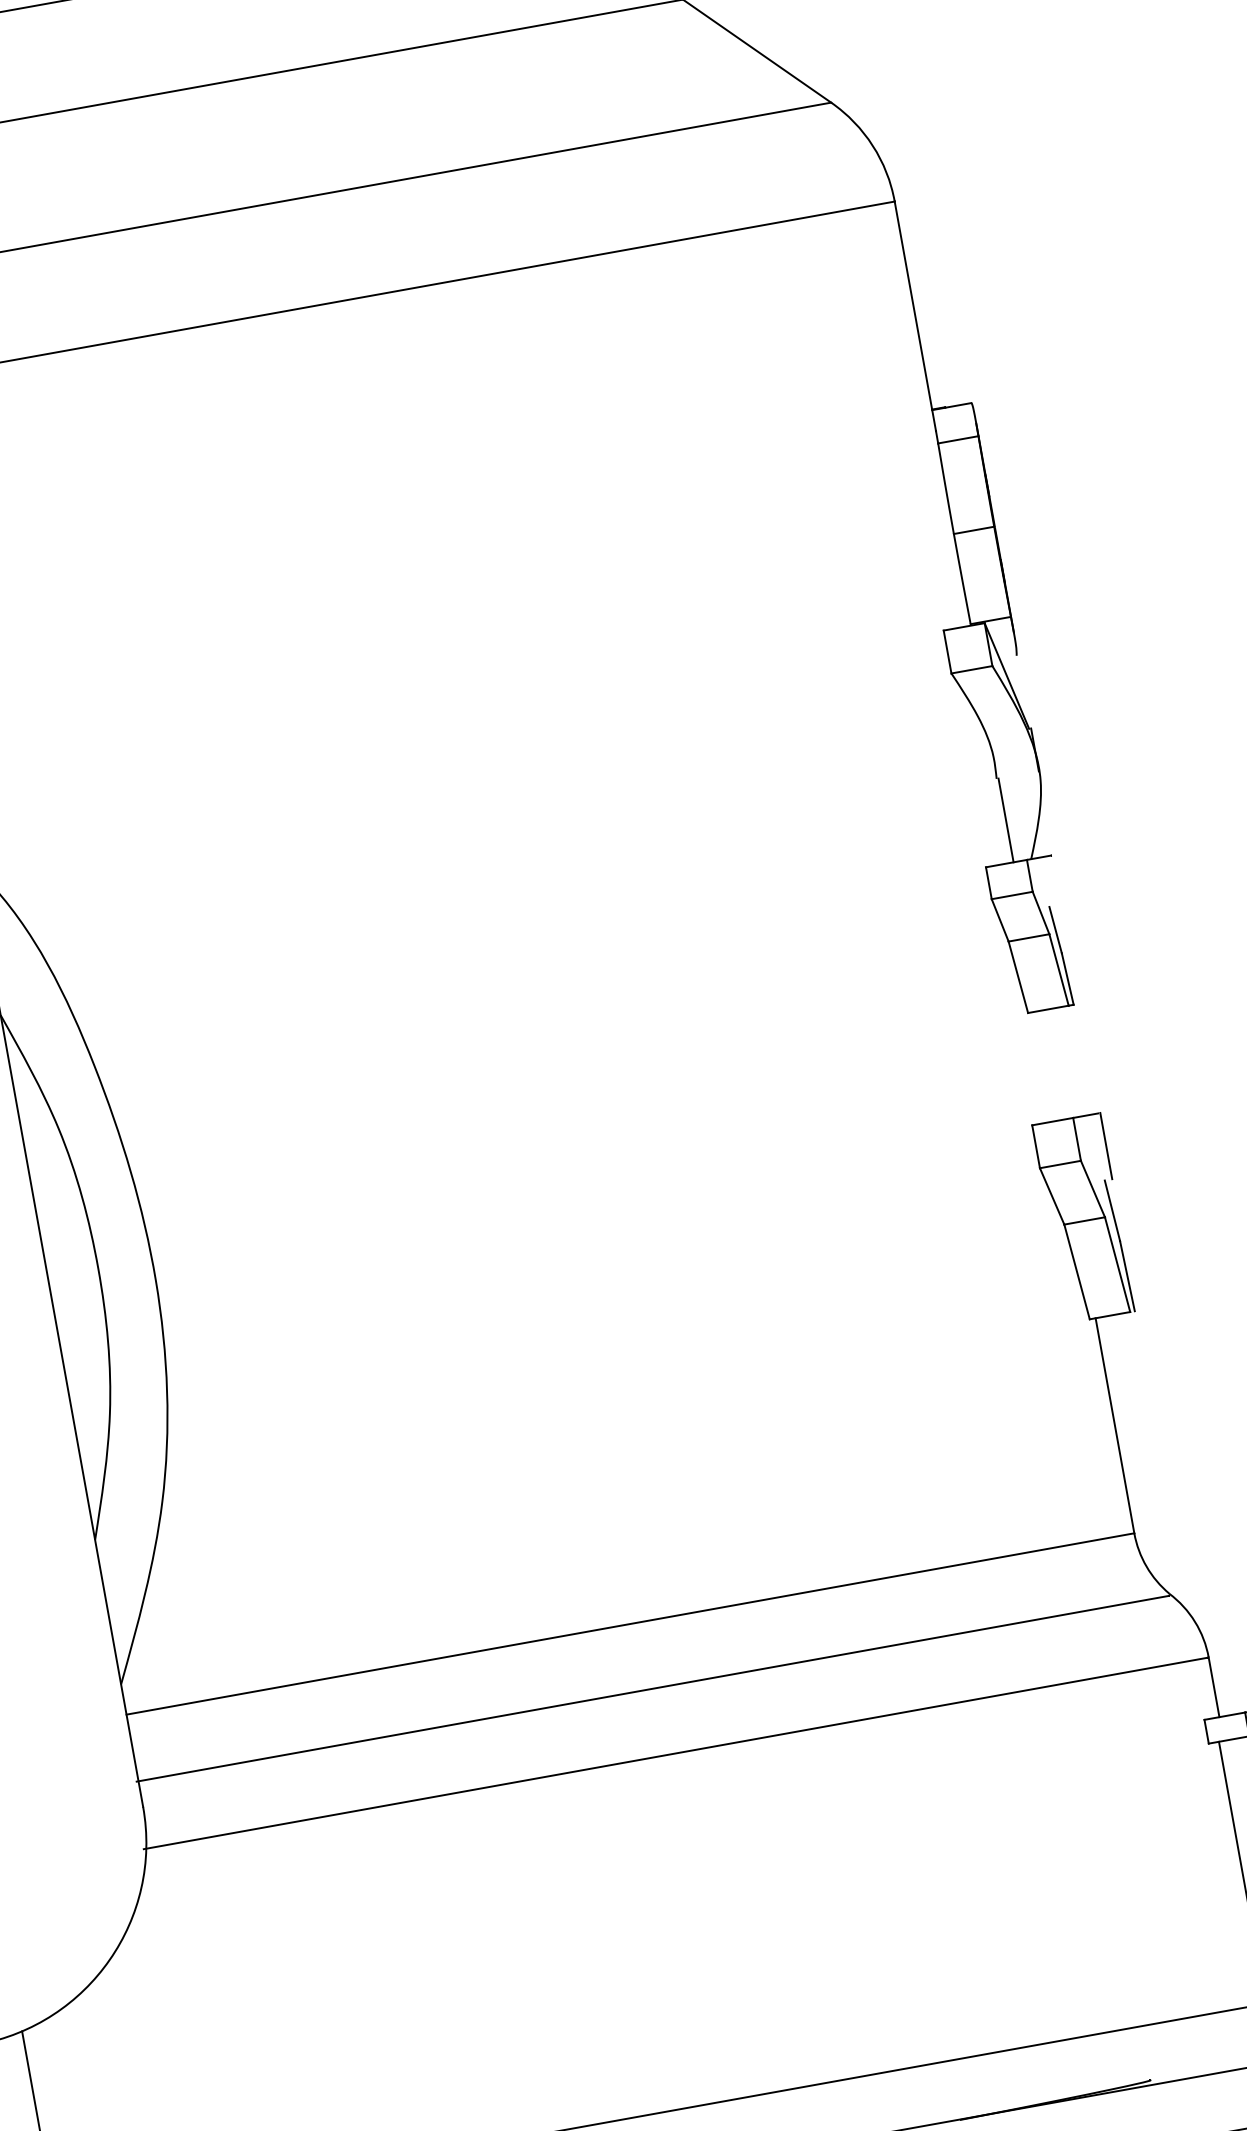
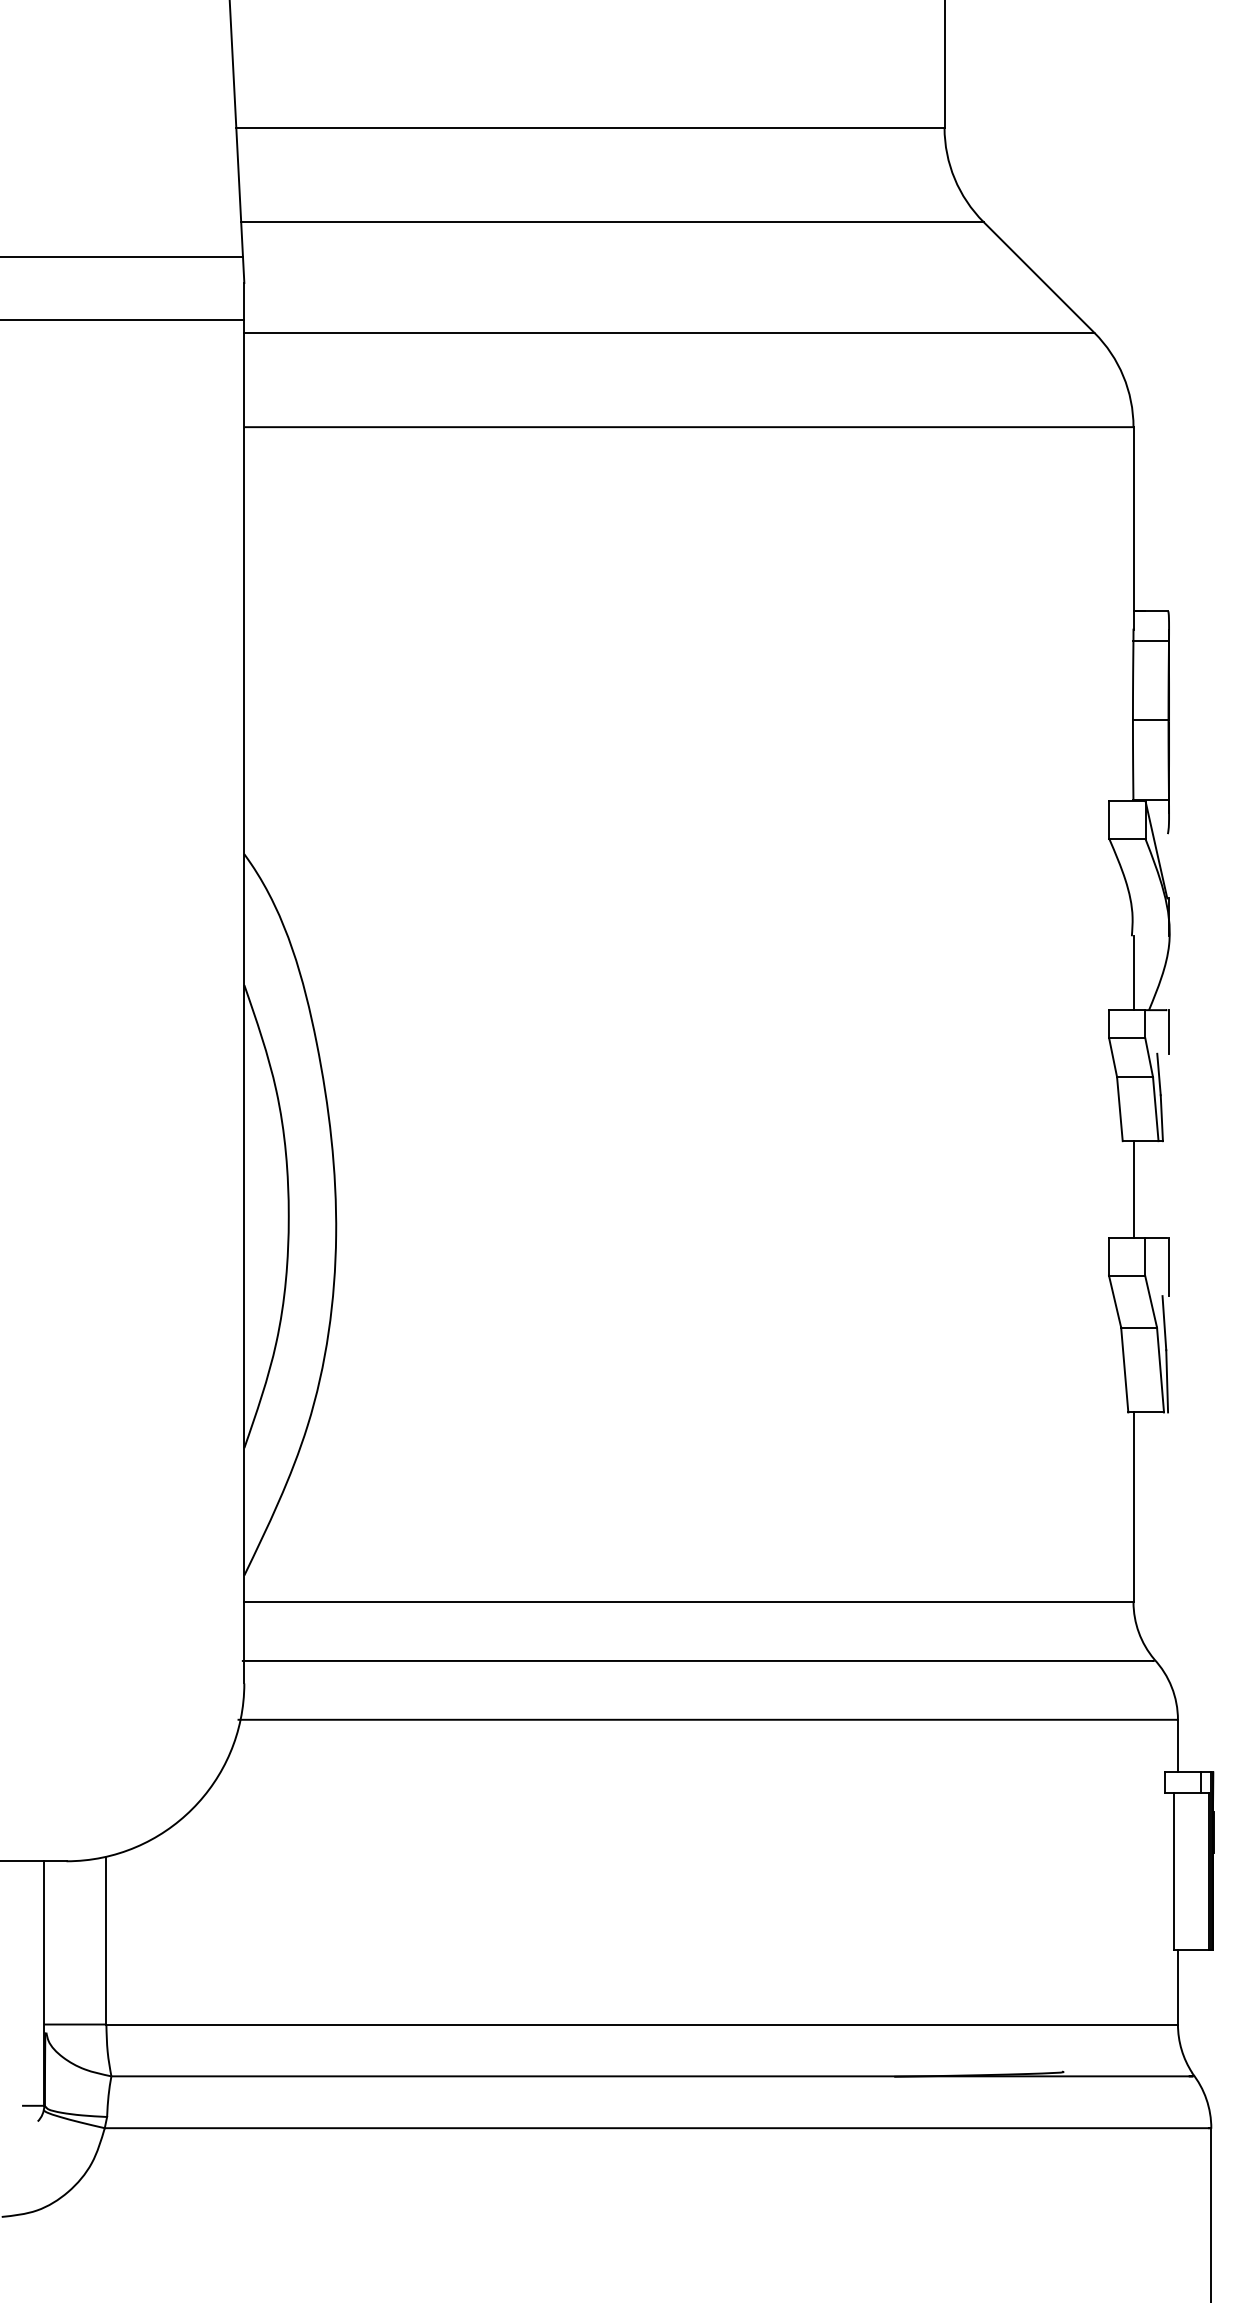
line: (1058, 879) -> (1169, 1031), added
line: (1050, 1065) -> (1133, 1189), added

